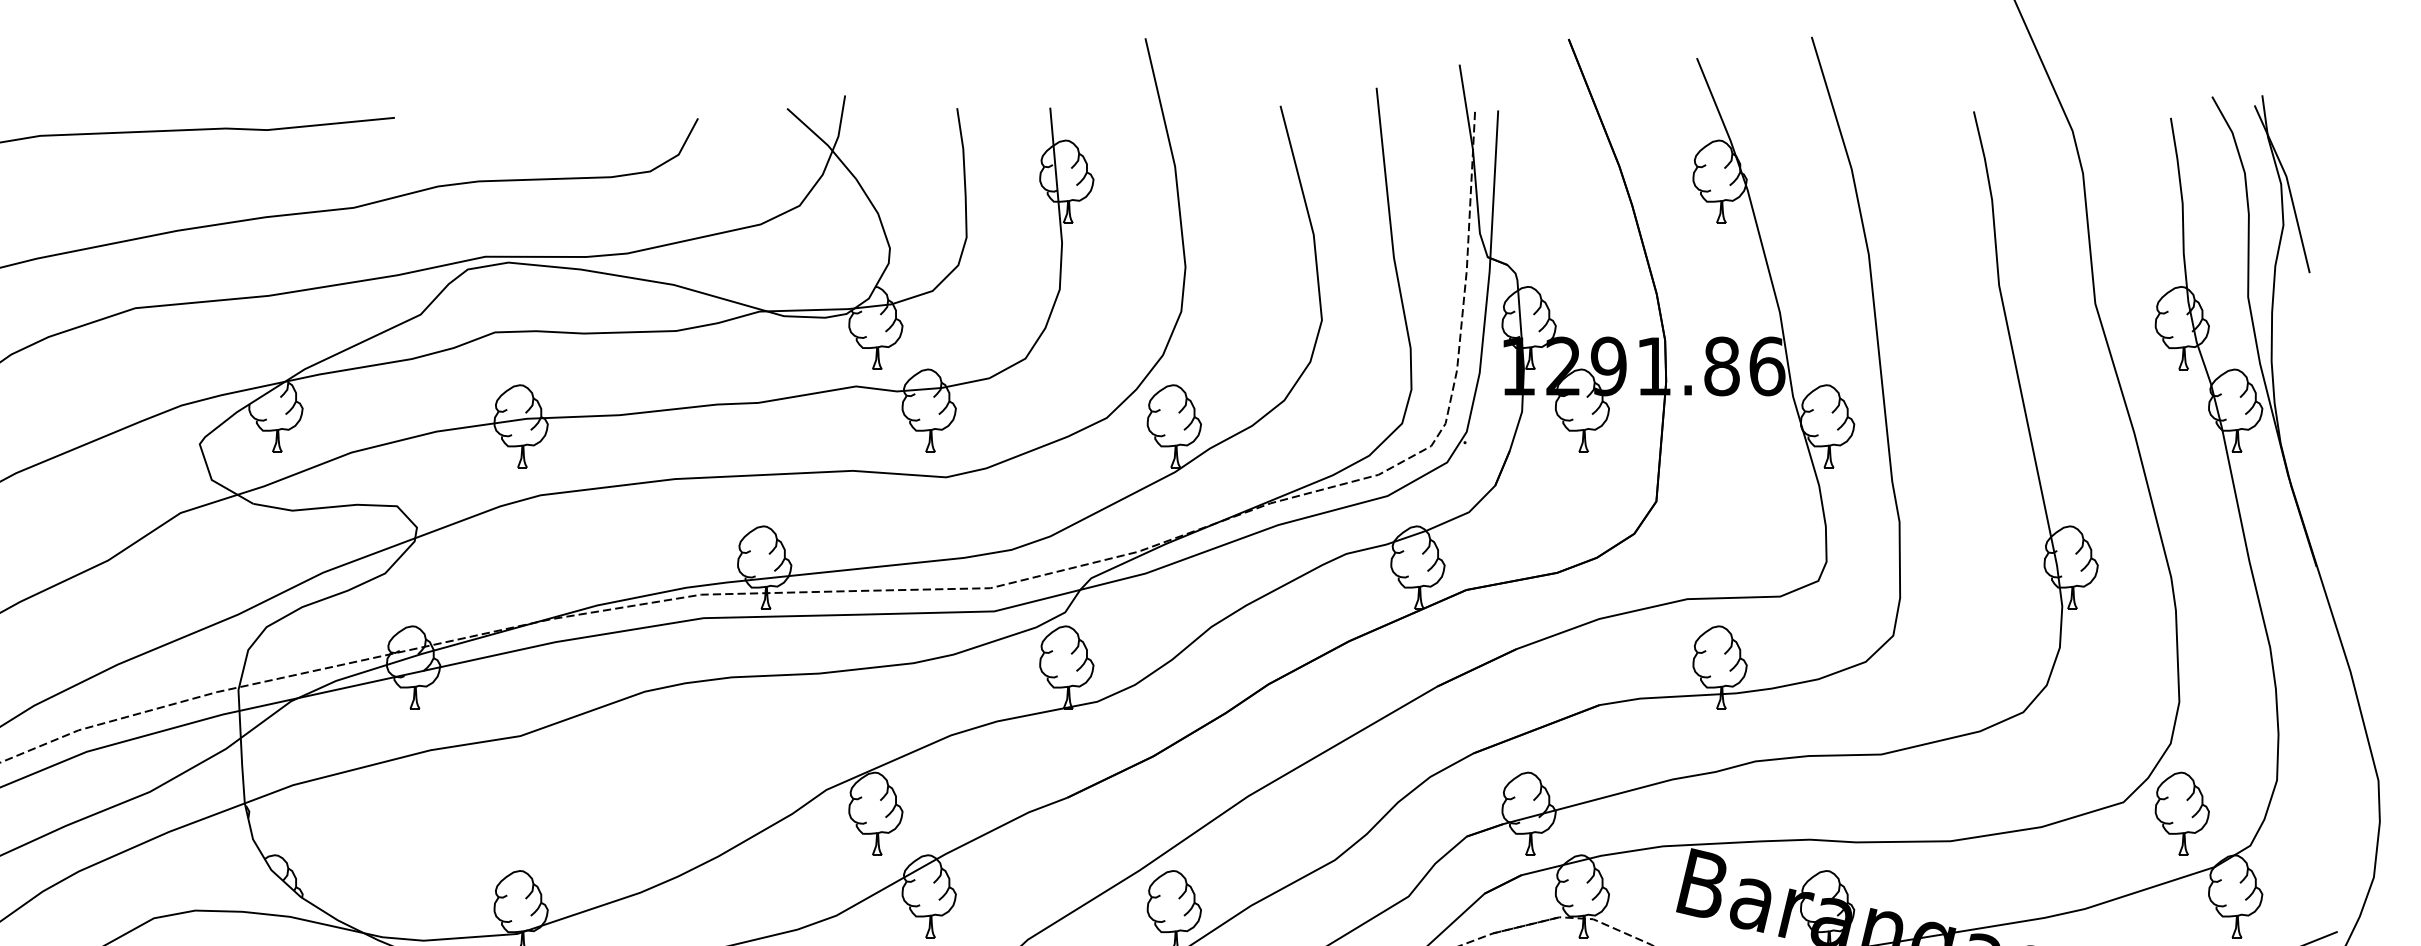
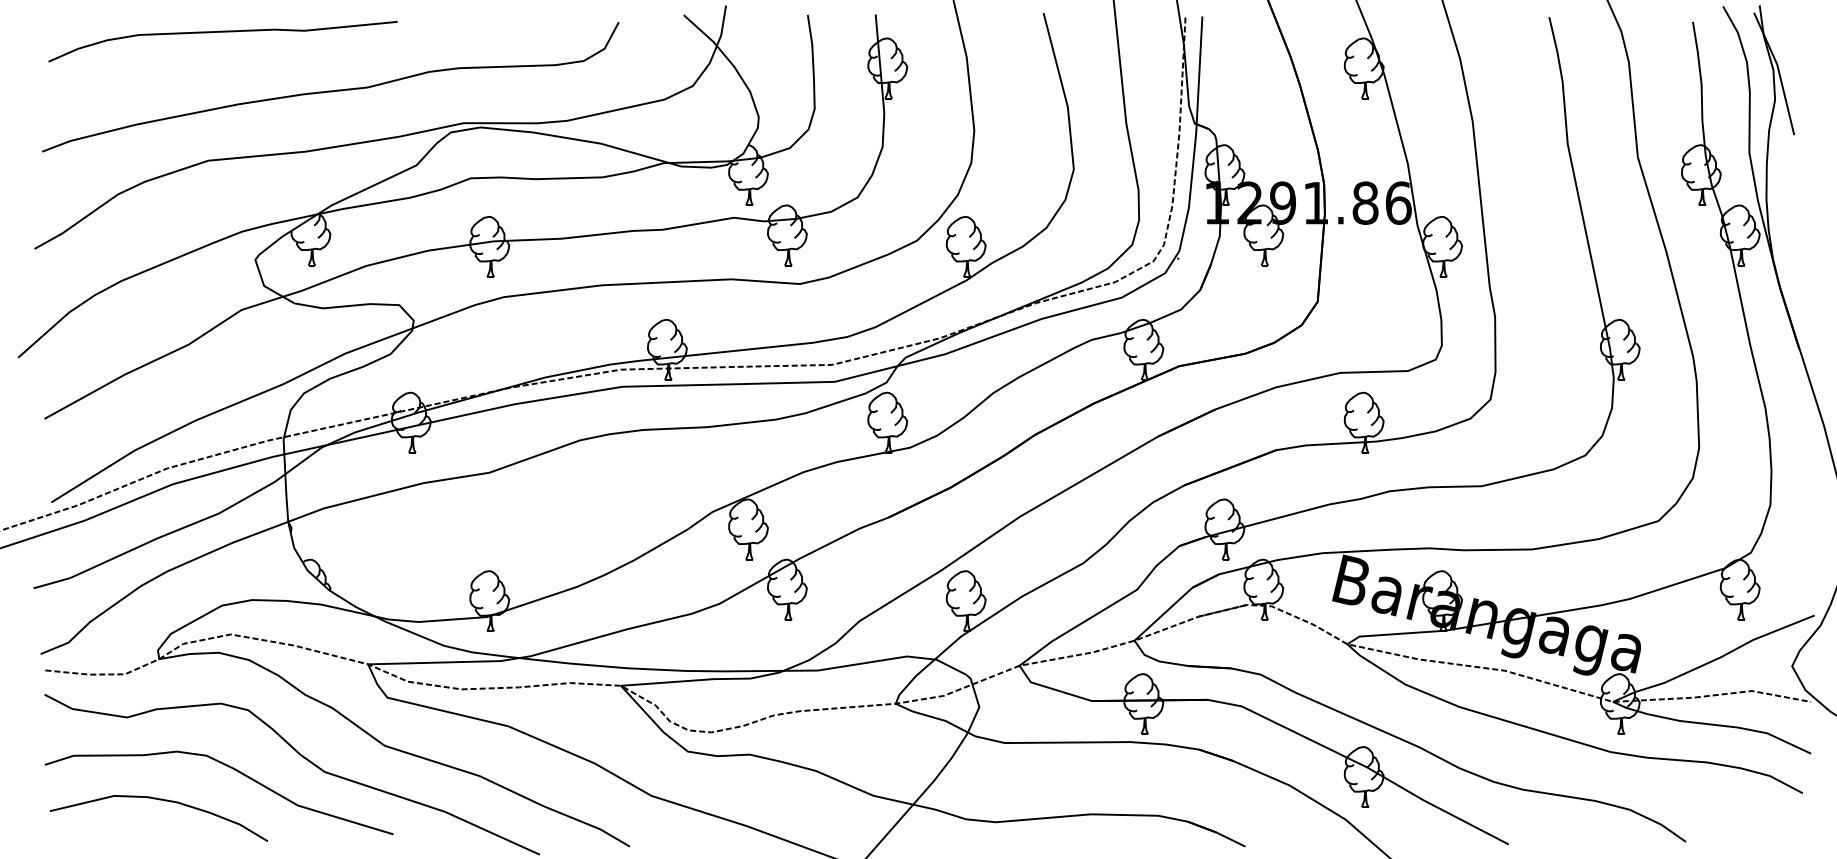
part: (2182, 813) -> (1701, 529), removed

